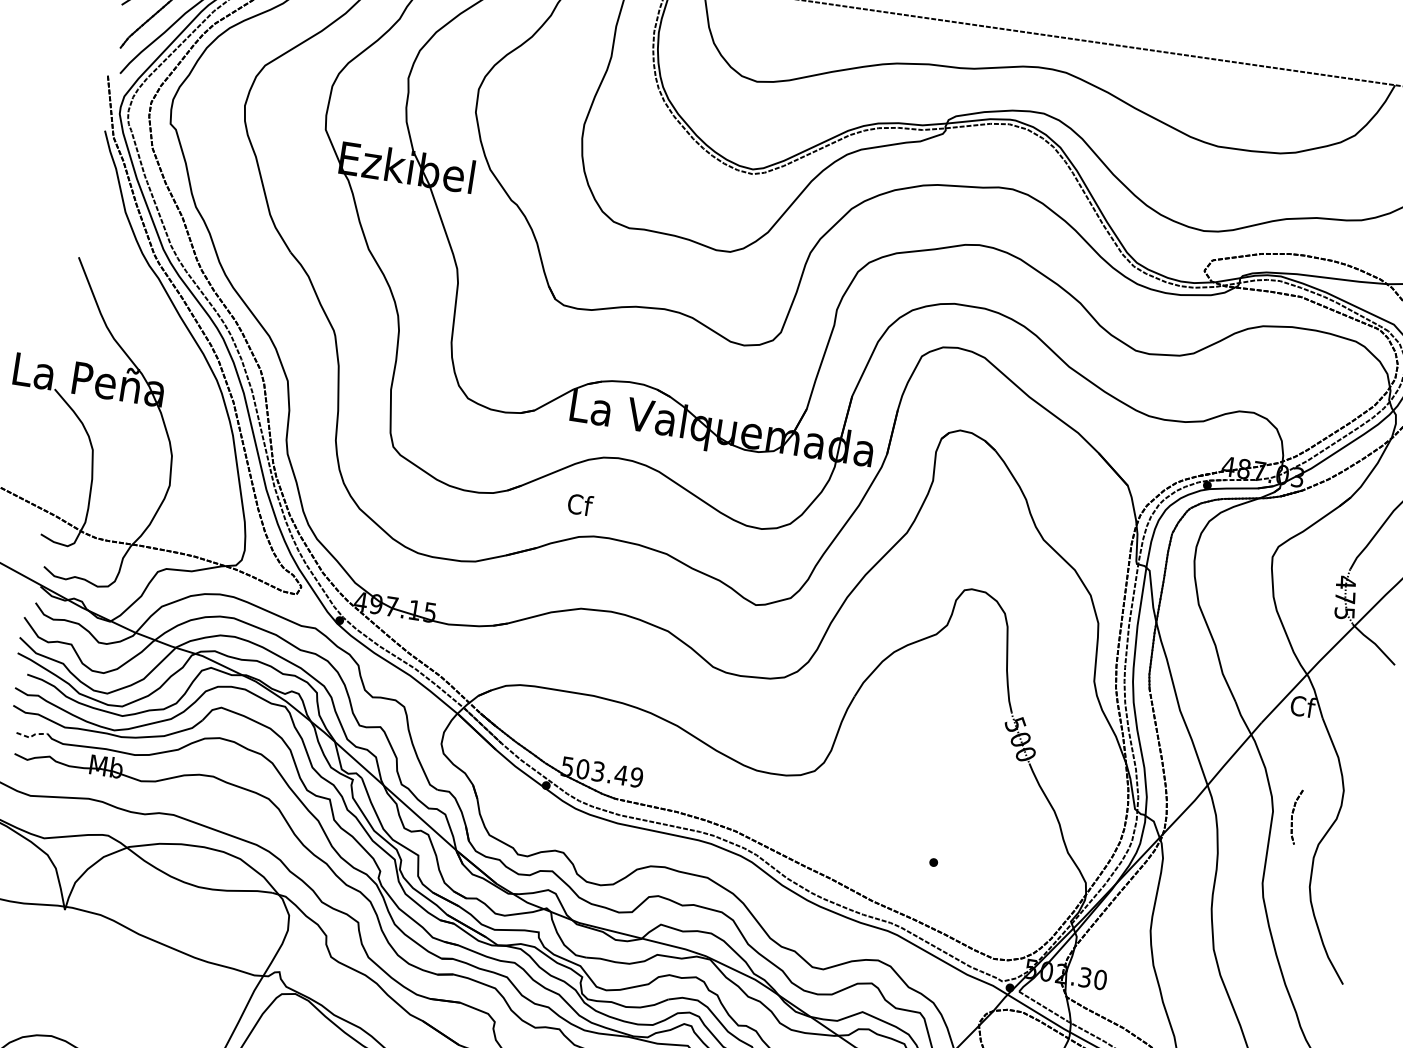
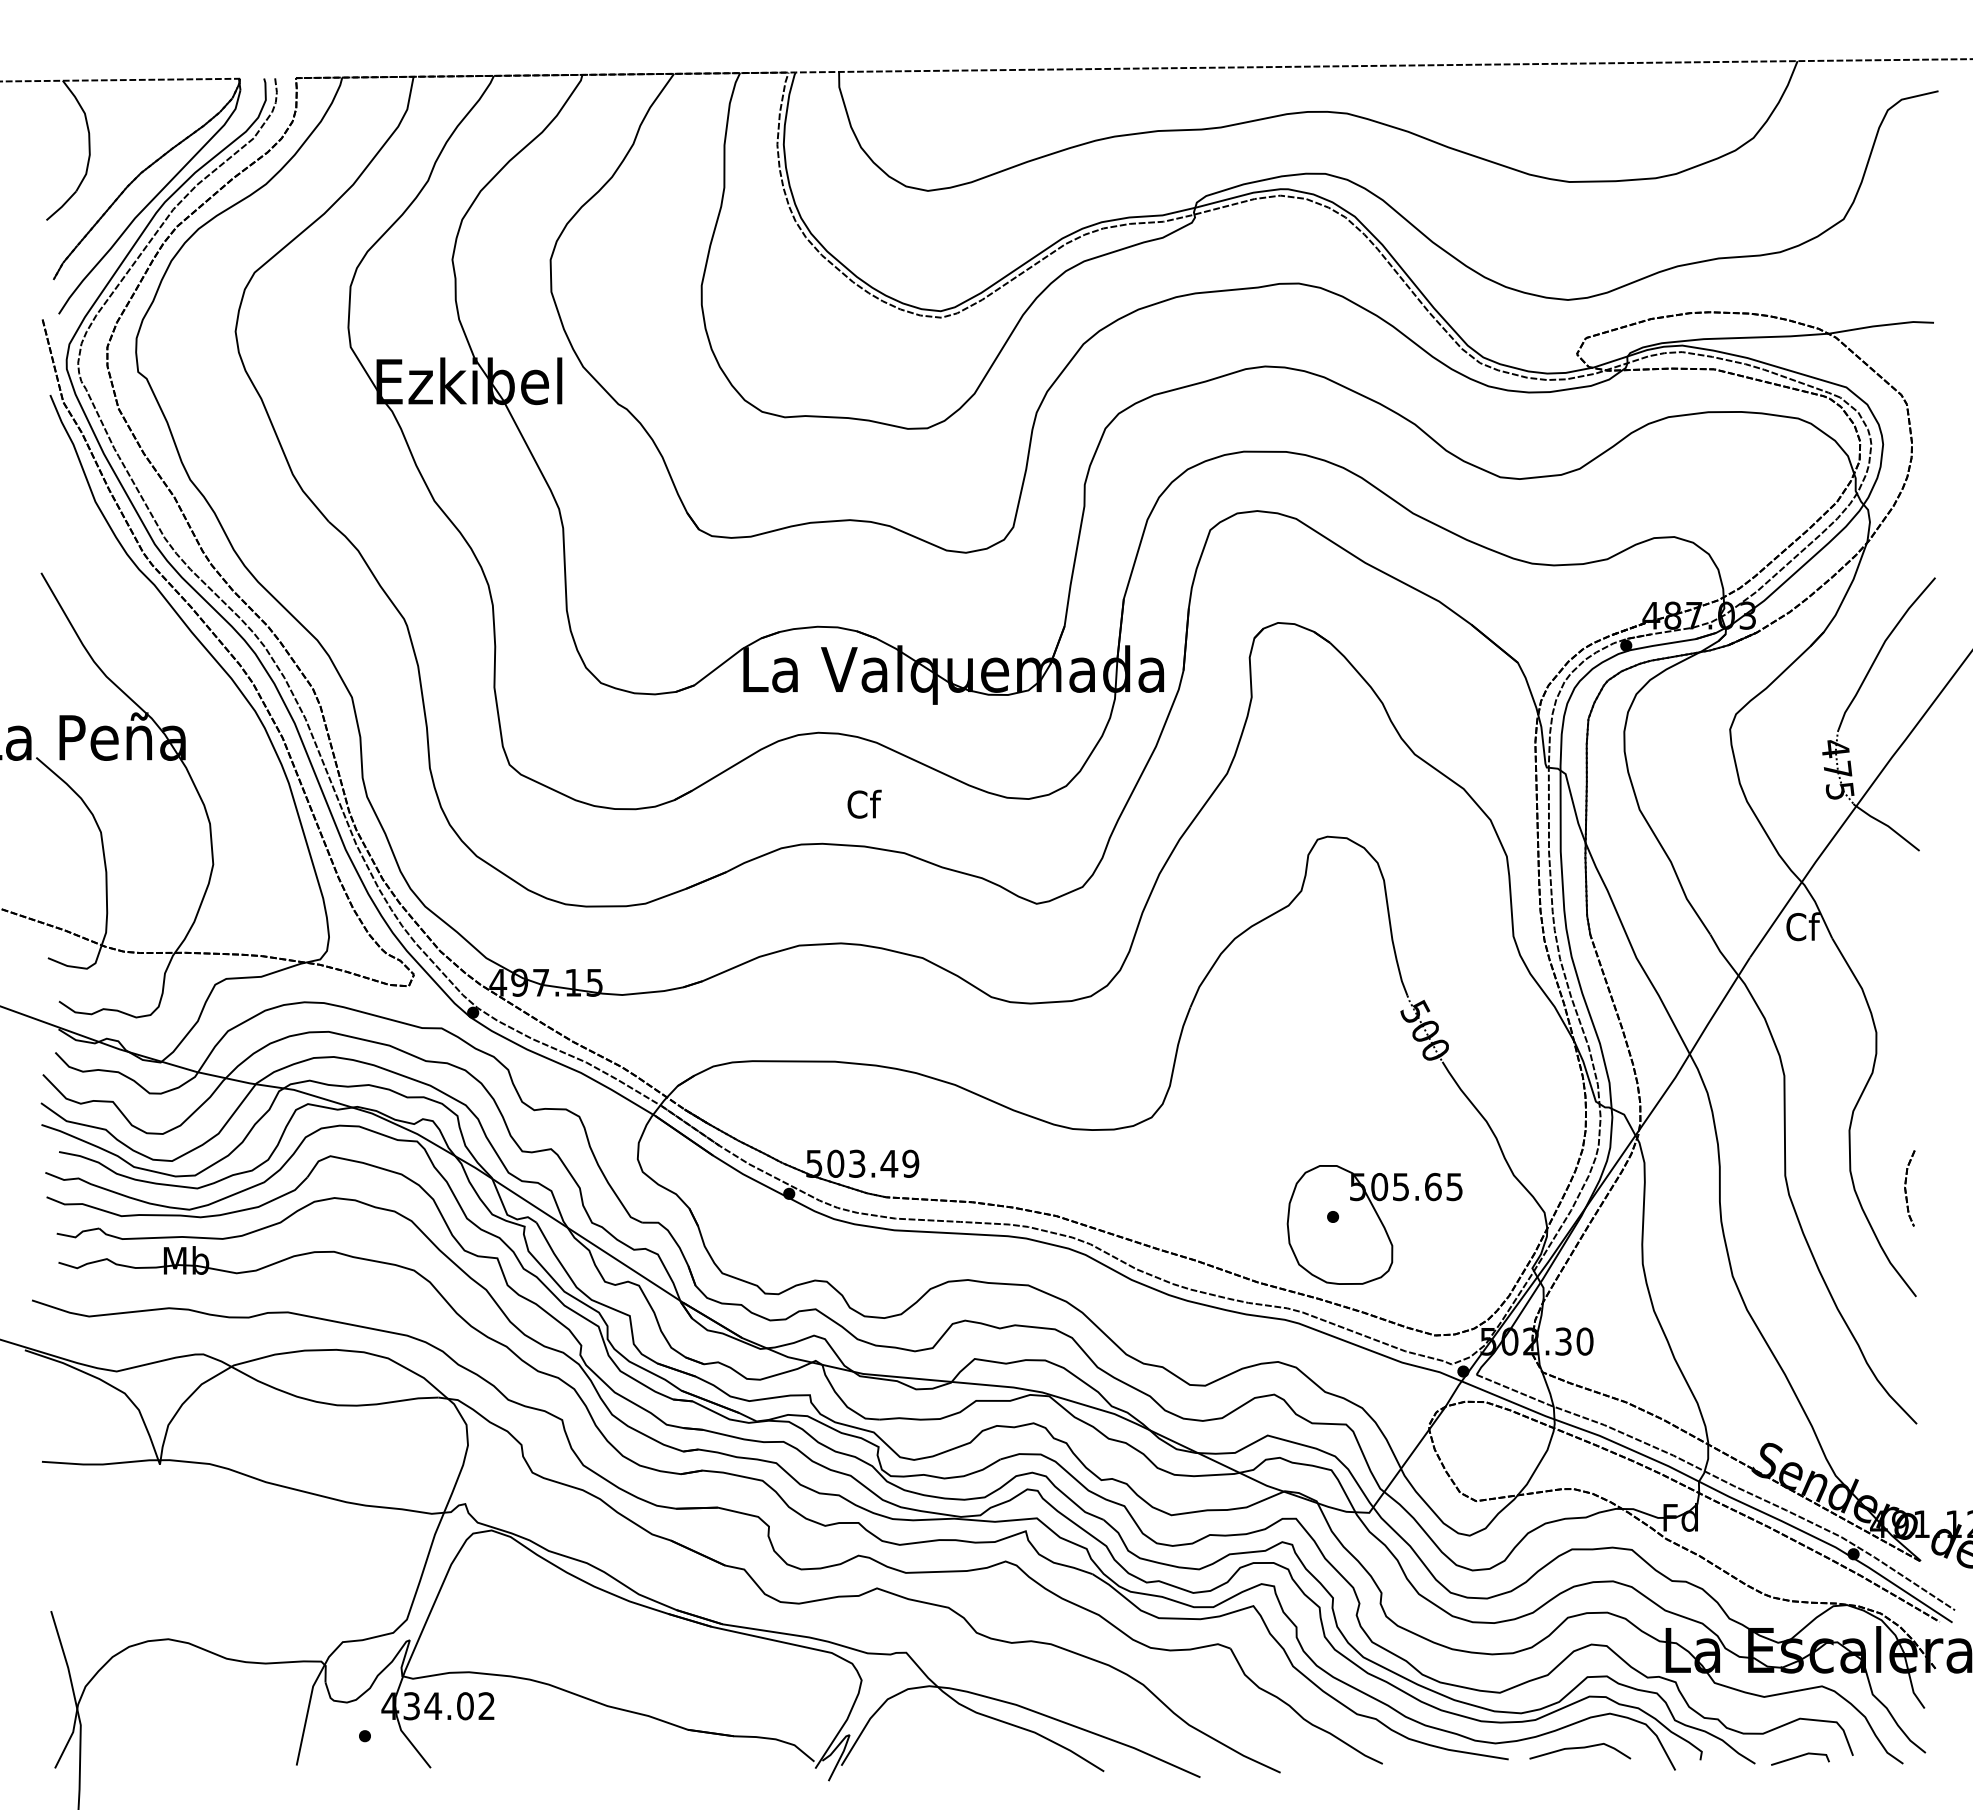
text: (580, 504) -> (864, 803), moved
line: (31, 736) -> (78, 1235), dashed -> solid
part: (1295, 816) -> (1909, 1188), moved
part: (962, 872) -> (1374, 1224), added

